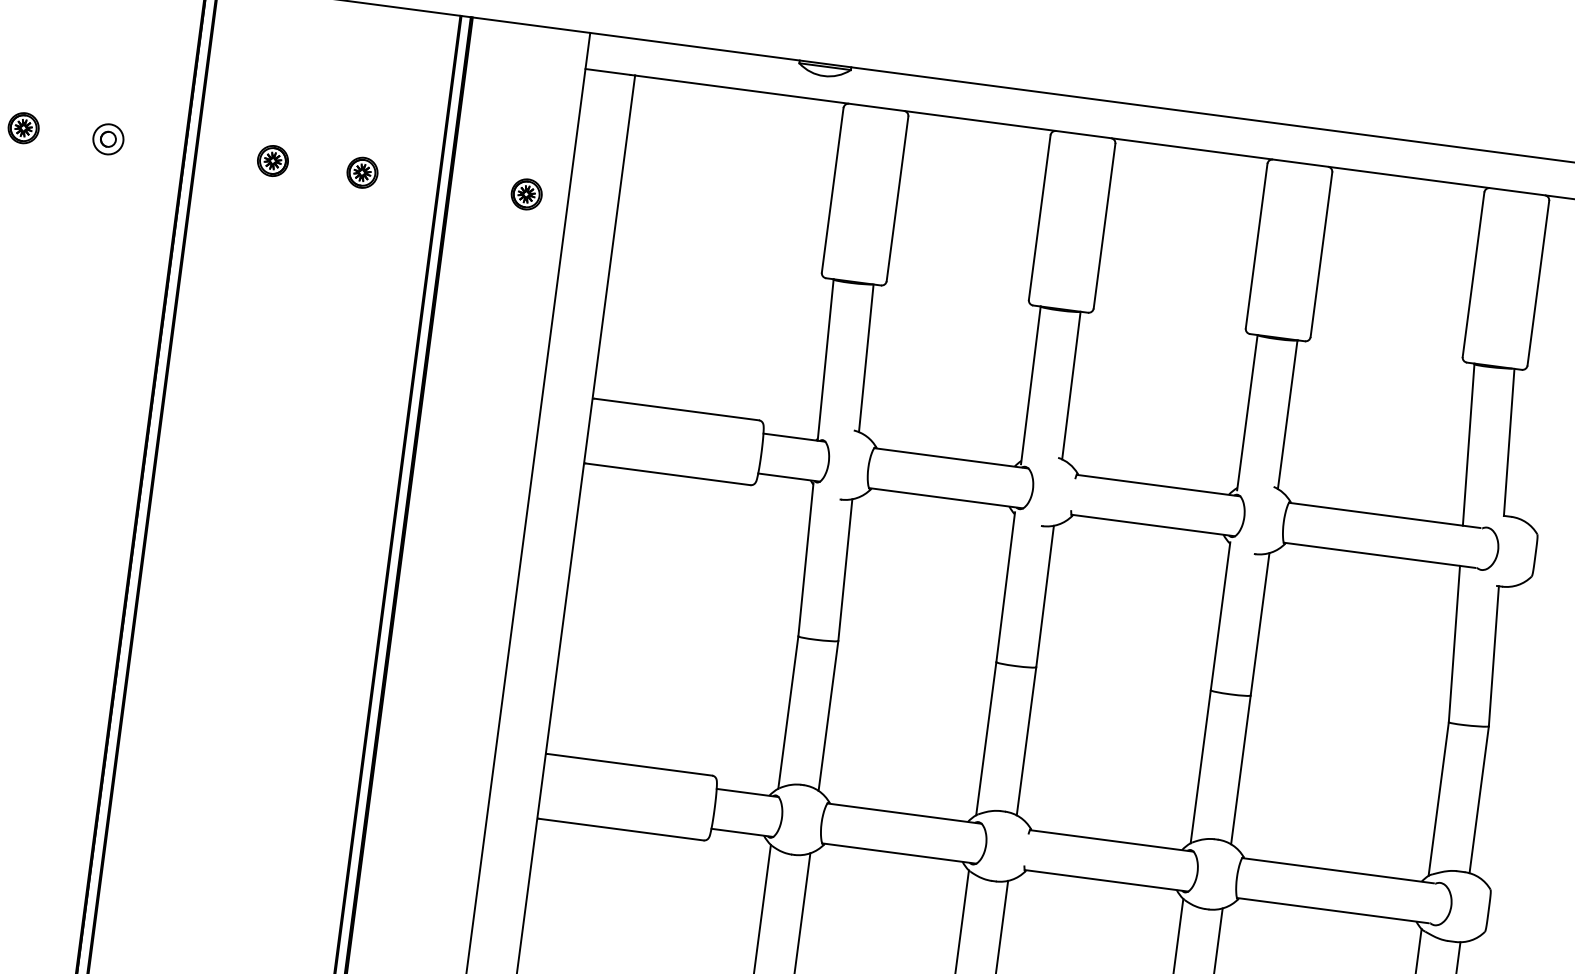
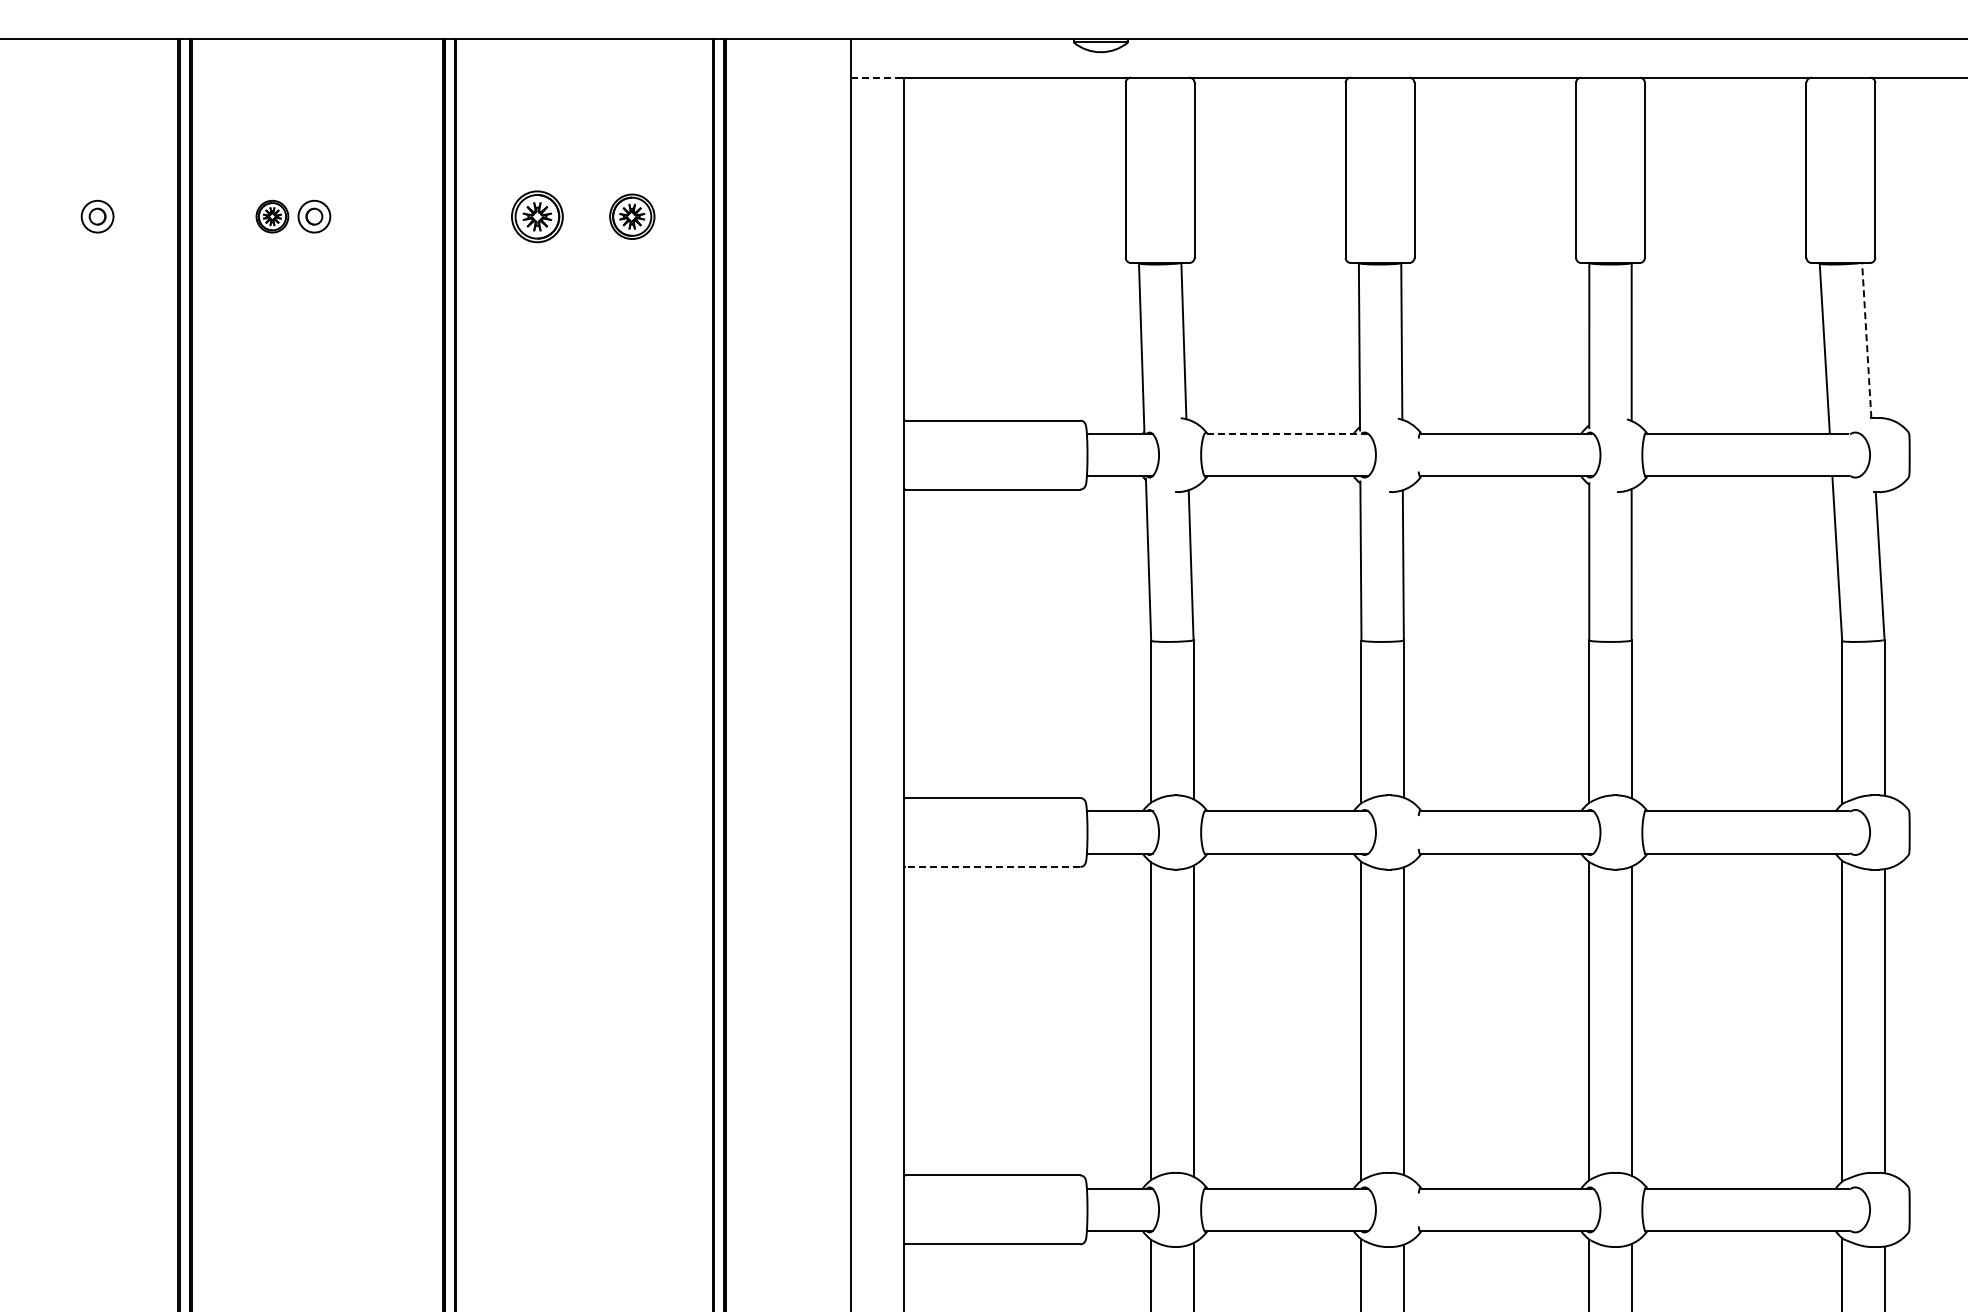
line: (607, 71) -> (874, 77), solid -> dashed
part: (108, 139) -> (314, 216), moved
part: (272, 160) -> (536, 216), size x1.6
part: (362, 172) -> (632, 216), size x1.4
part: (526, 194) -> (806, 216), removed
line: (1508, 442) -> (1866, 340), solid -> dashed
line: (951, 457) -> (1286, 433), solid -> dashed
line: (621, 829) -> (992, 866), solid -> dashed

